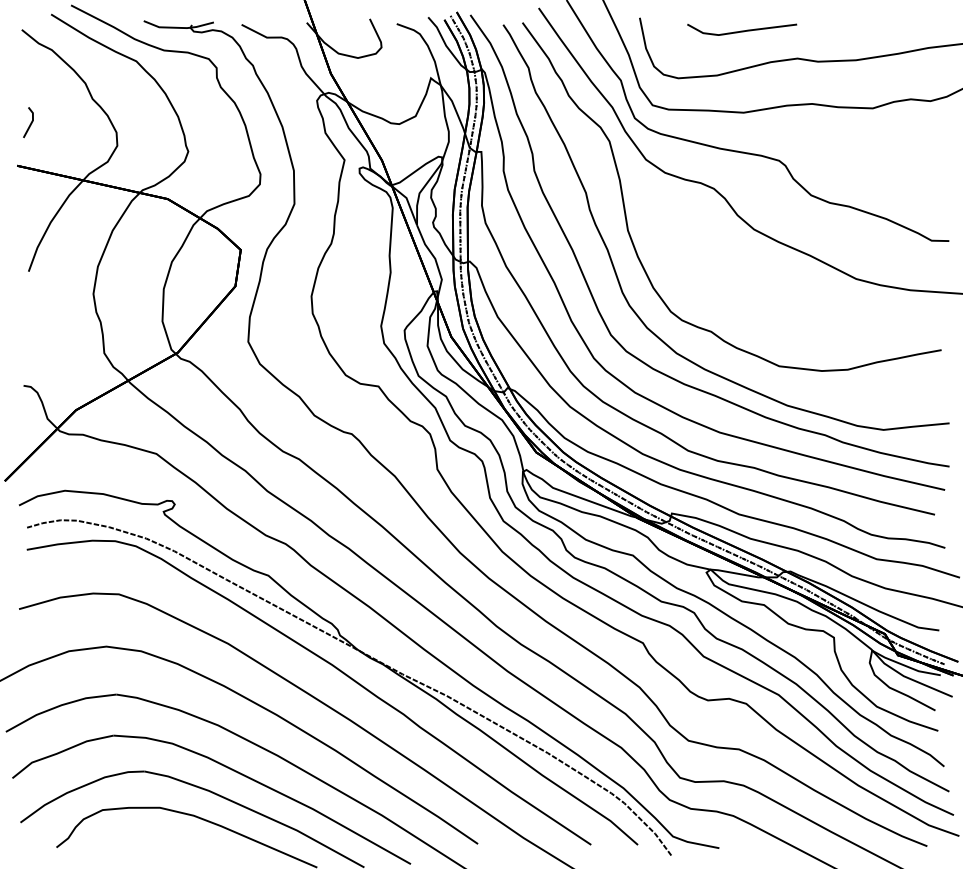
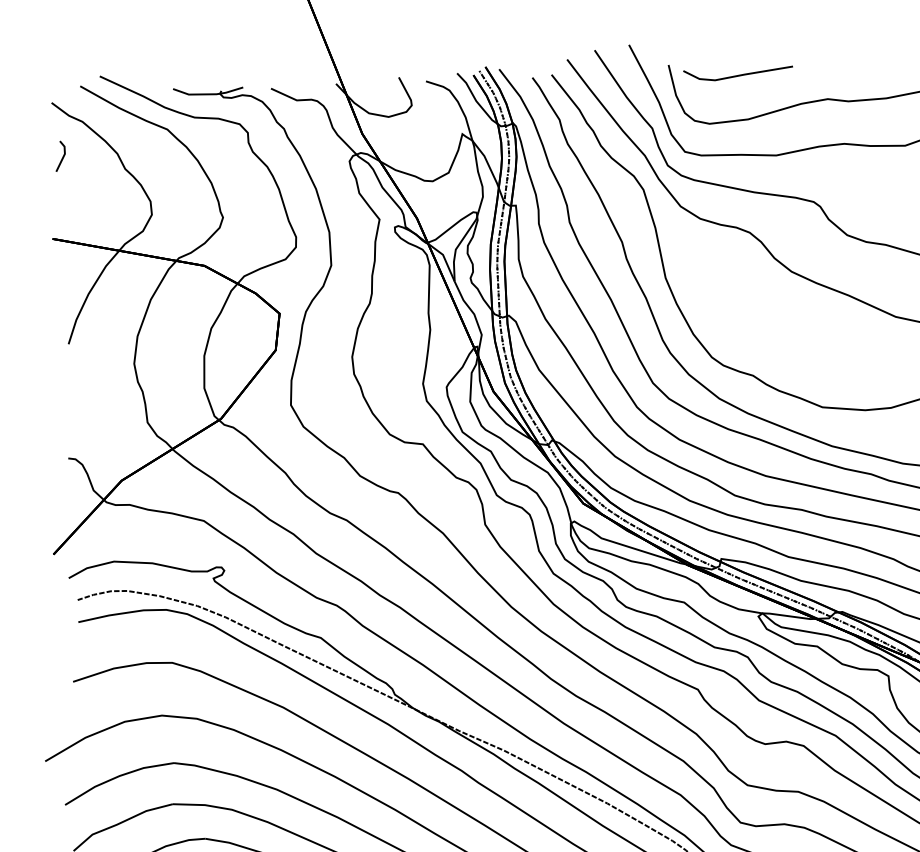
line: (742, 30) -> (738, 74), moved
line: (30, 122) -> (62, 156), moved

